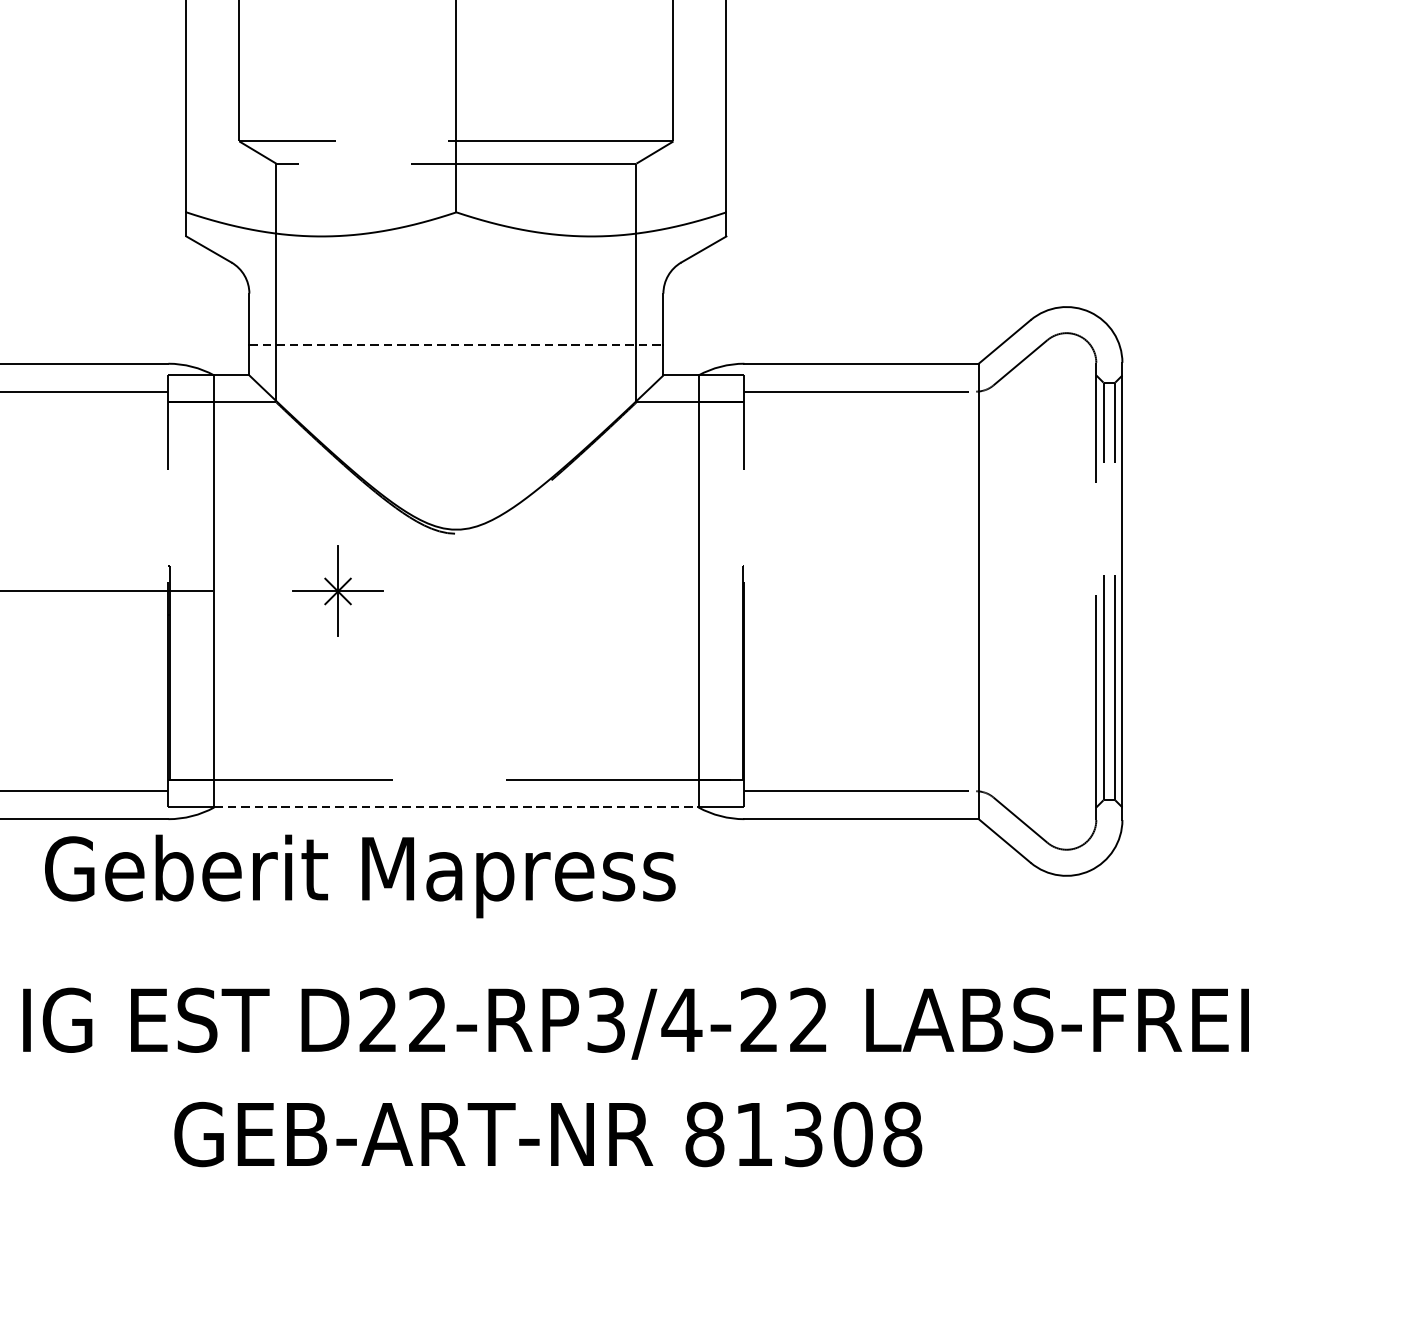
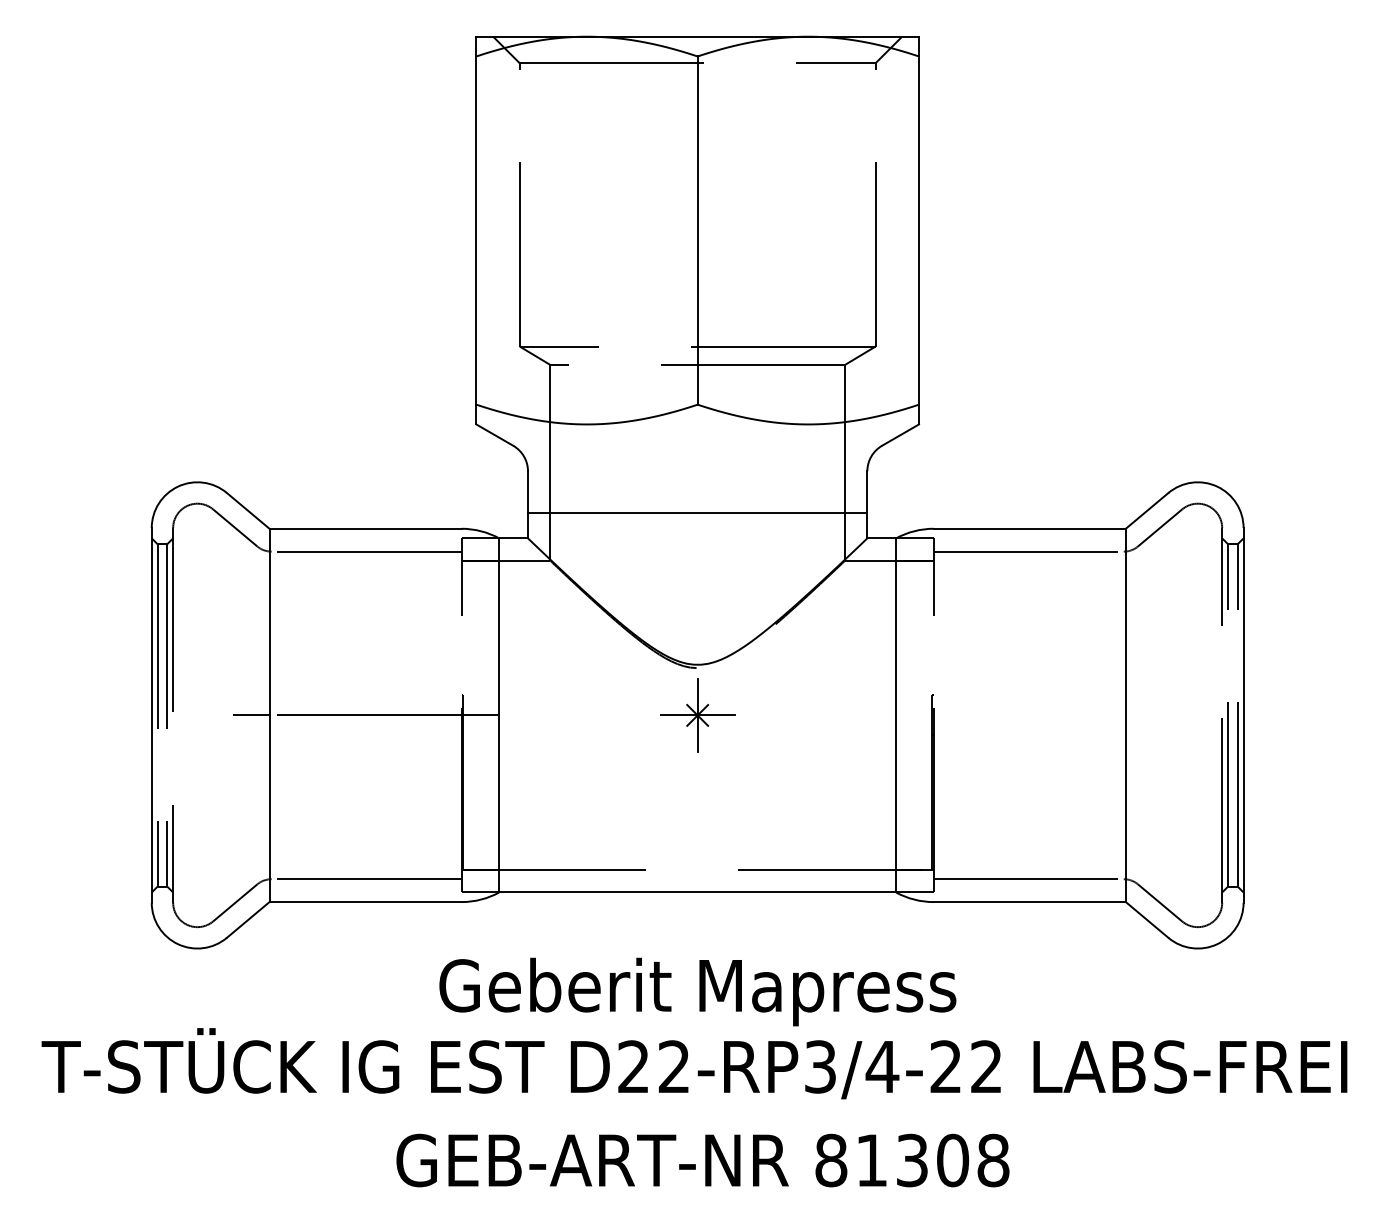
line: (456, 345) -> (697, 513), dashed -> solid
part: (337, 591) -> (697, 715), moved
line: (457, 807) -> (698, 892), dashed -> solid
text: (359, 875) -> (697, 991), moved
text: (547, 1134) -> (702, 1160), moved

